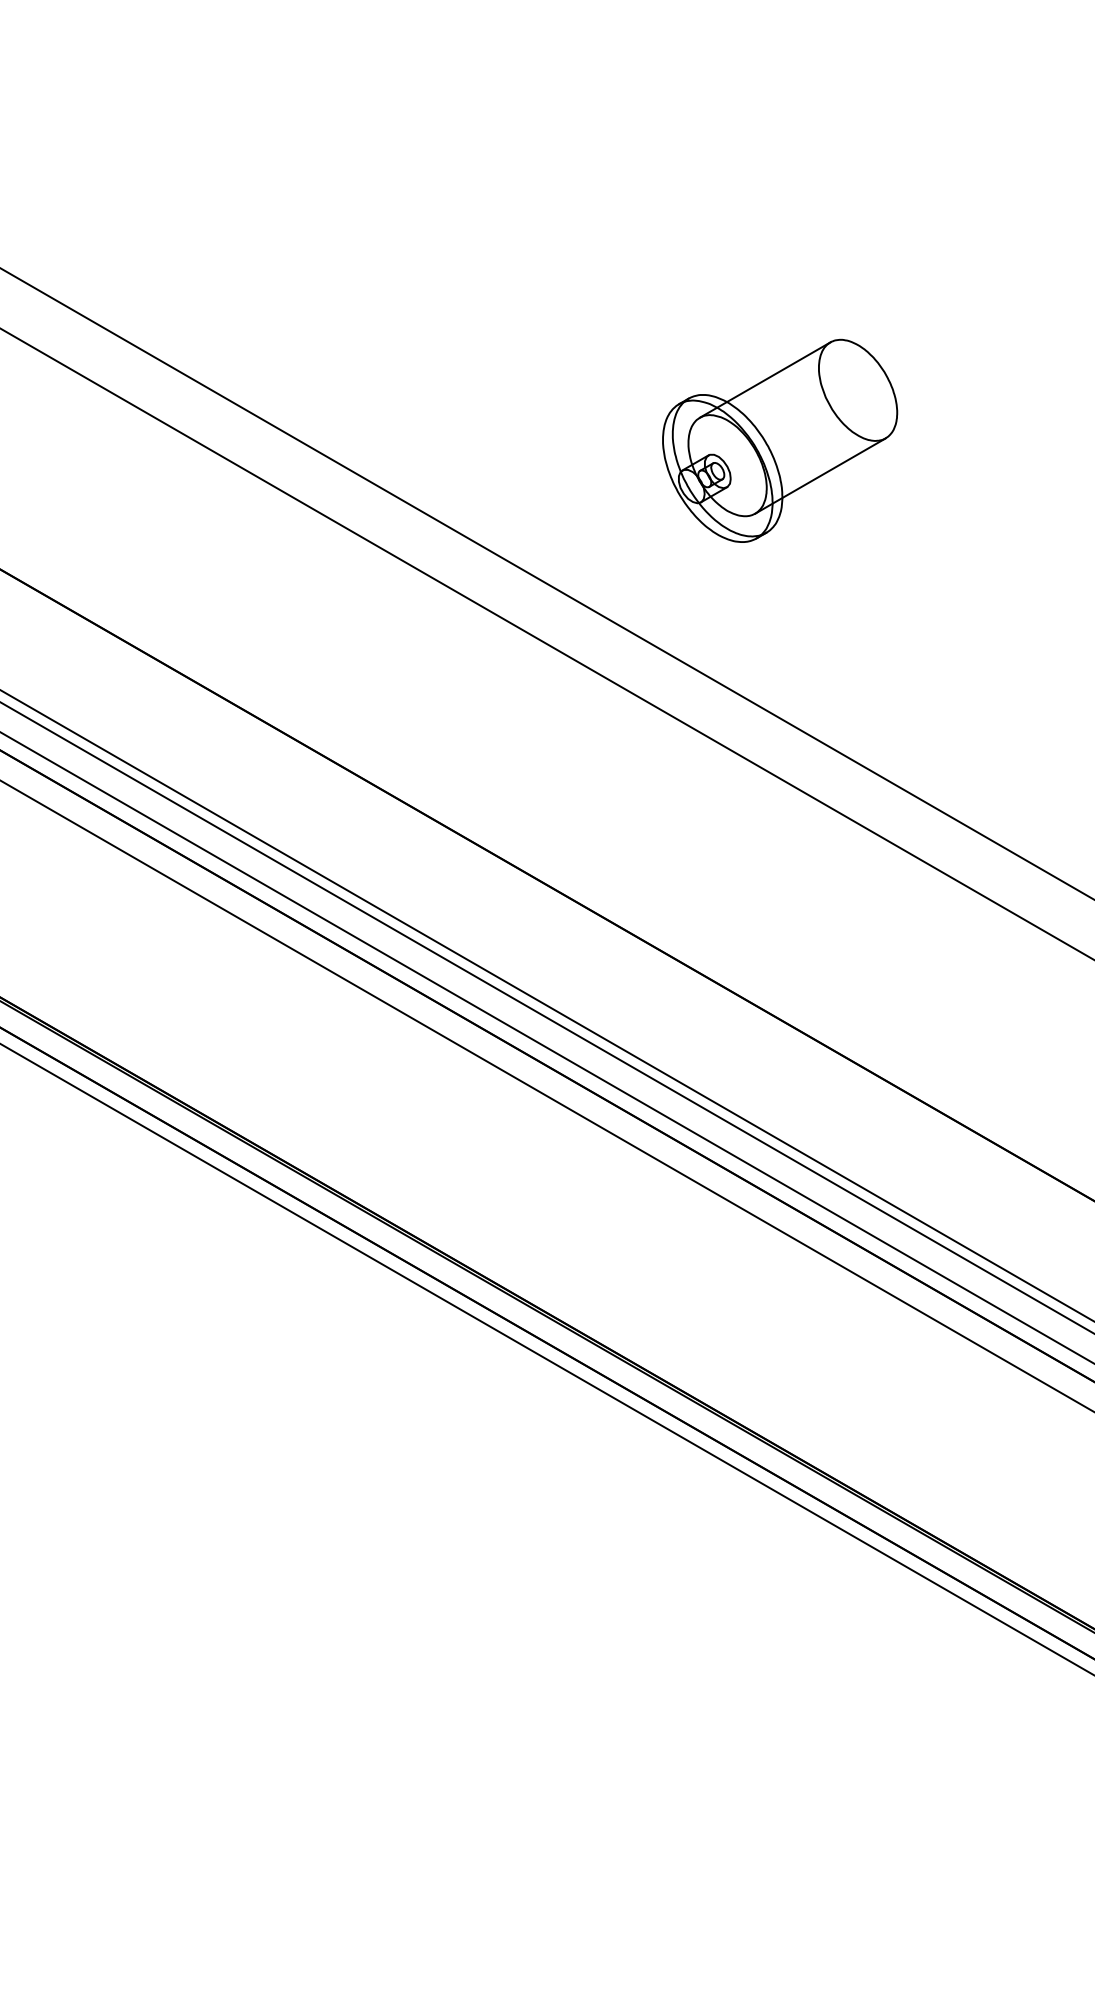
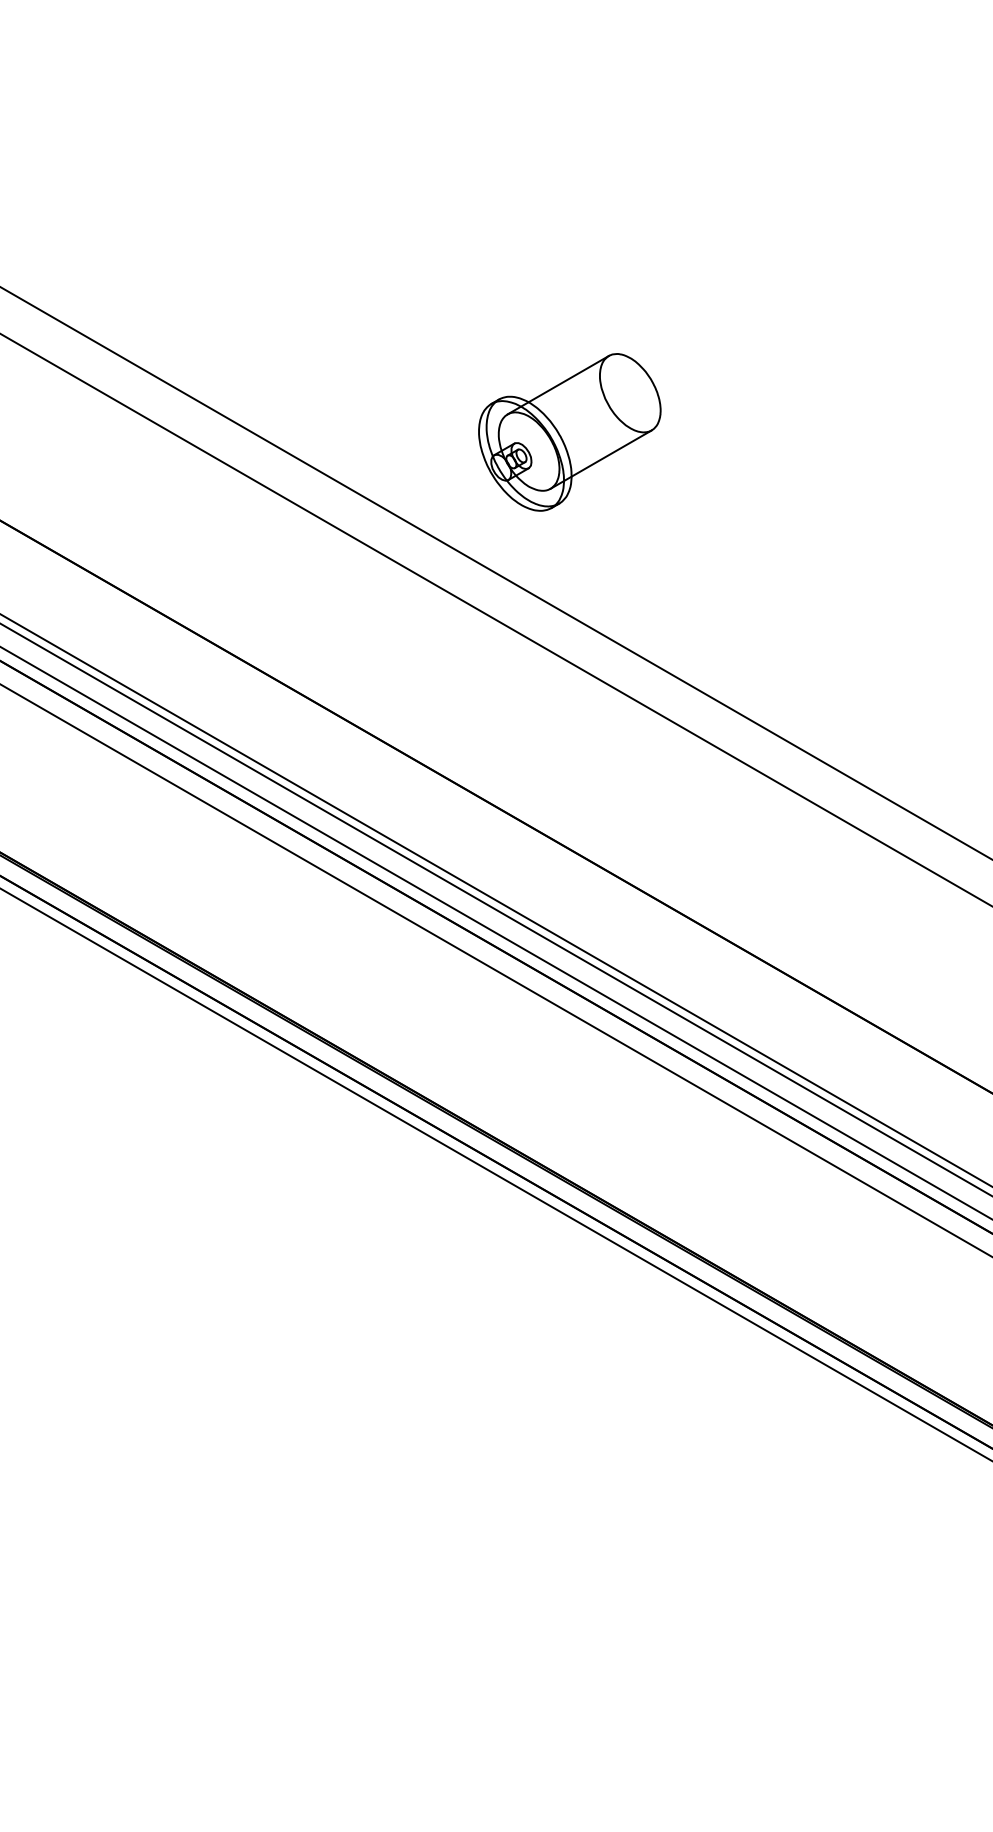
part: (779, 441) -> (569, 432), moved

